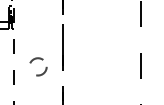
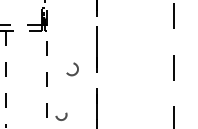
part: (38, 67) -> (72, 69), size x0.71

